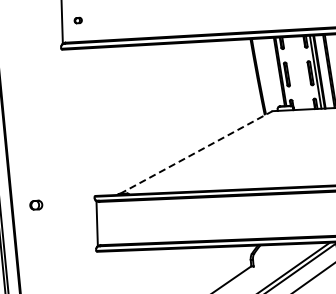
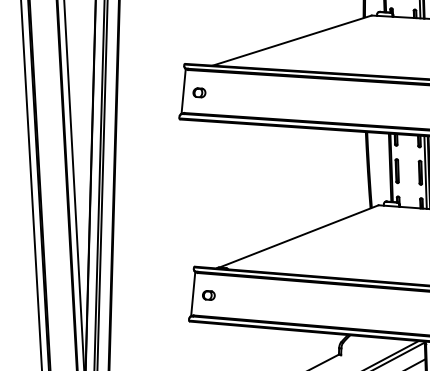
part: (78, 20) -> (199, 92), size x1.67
line: (195, 152) -> (298, 236), dashed -> solid
part: (35, 205) -> (208, 295), moved

